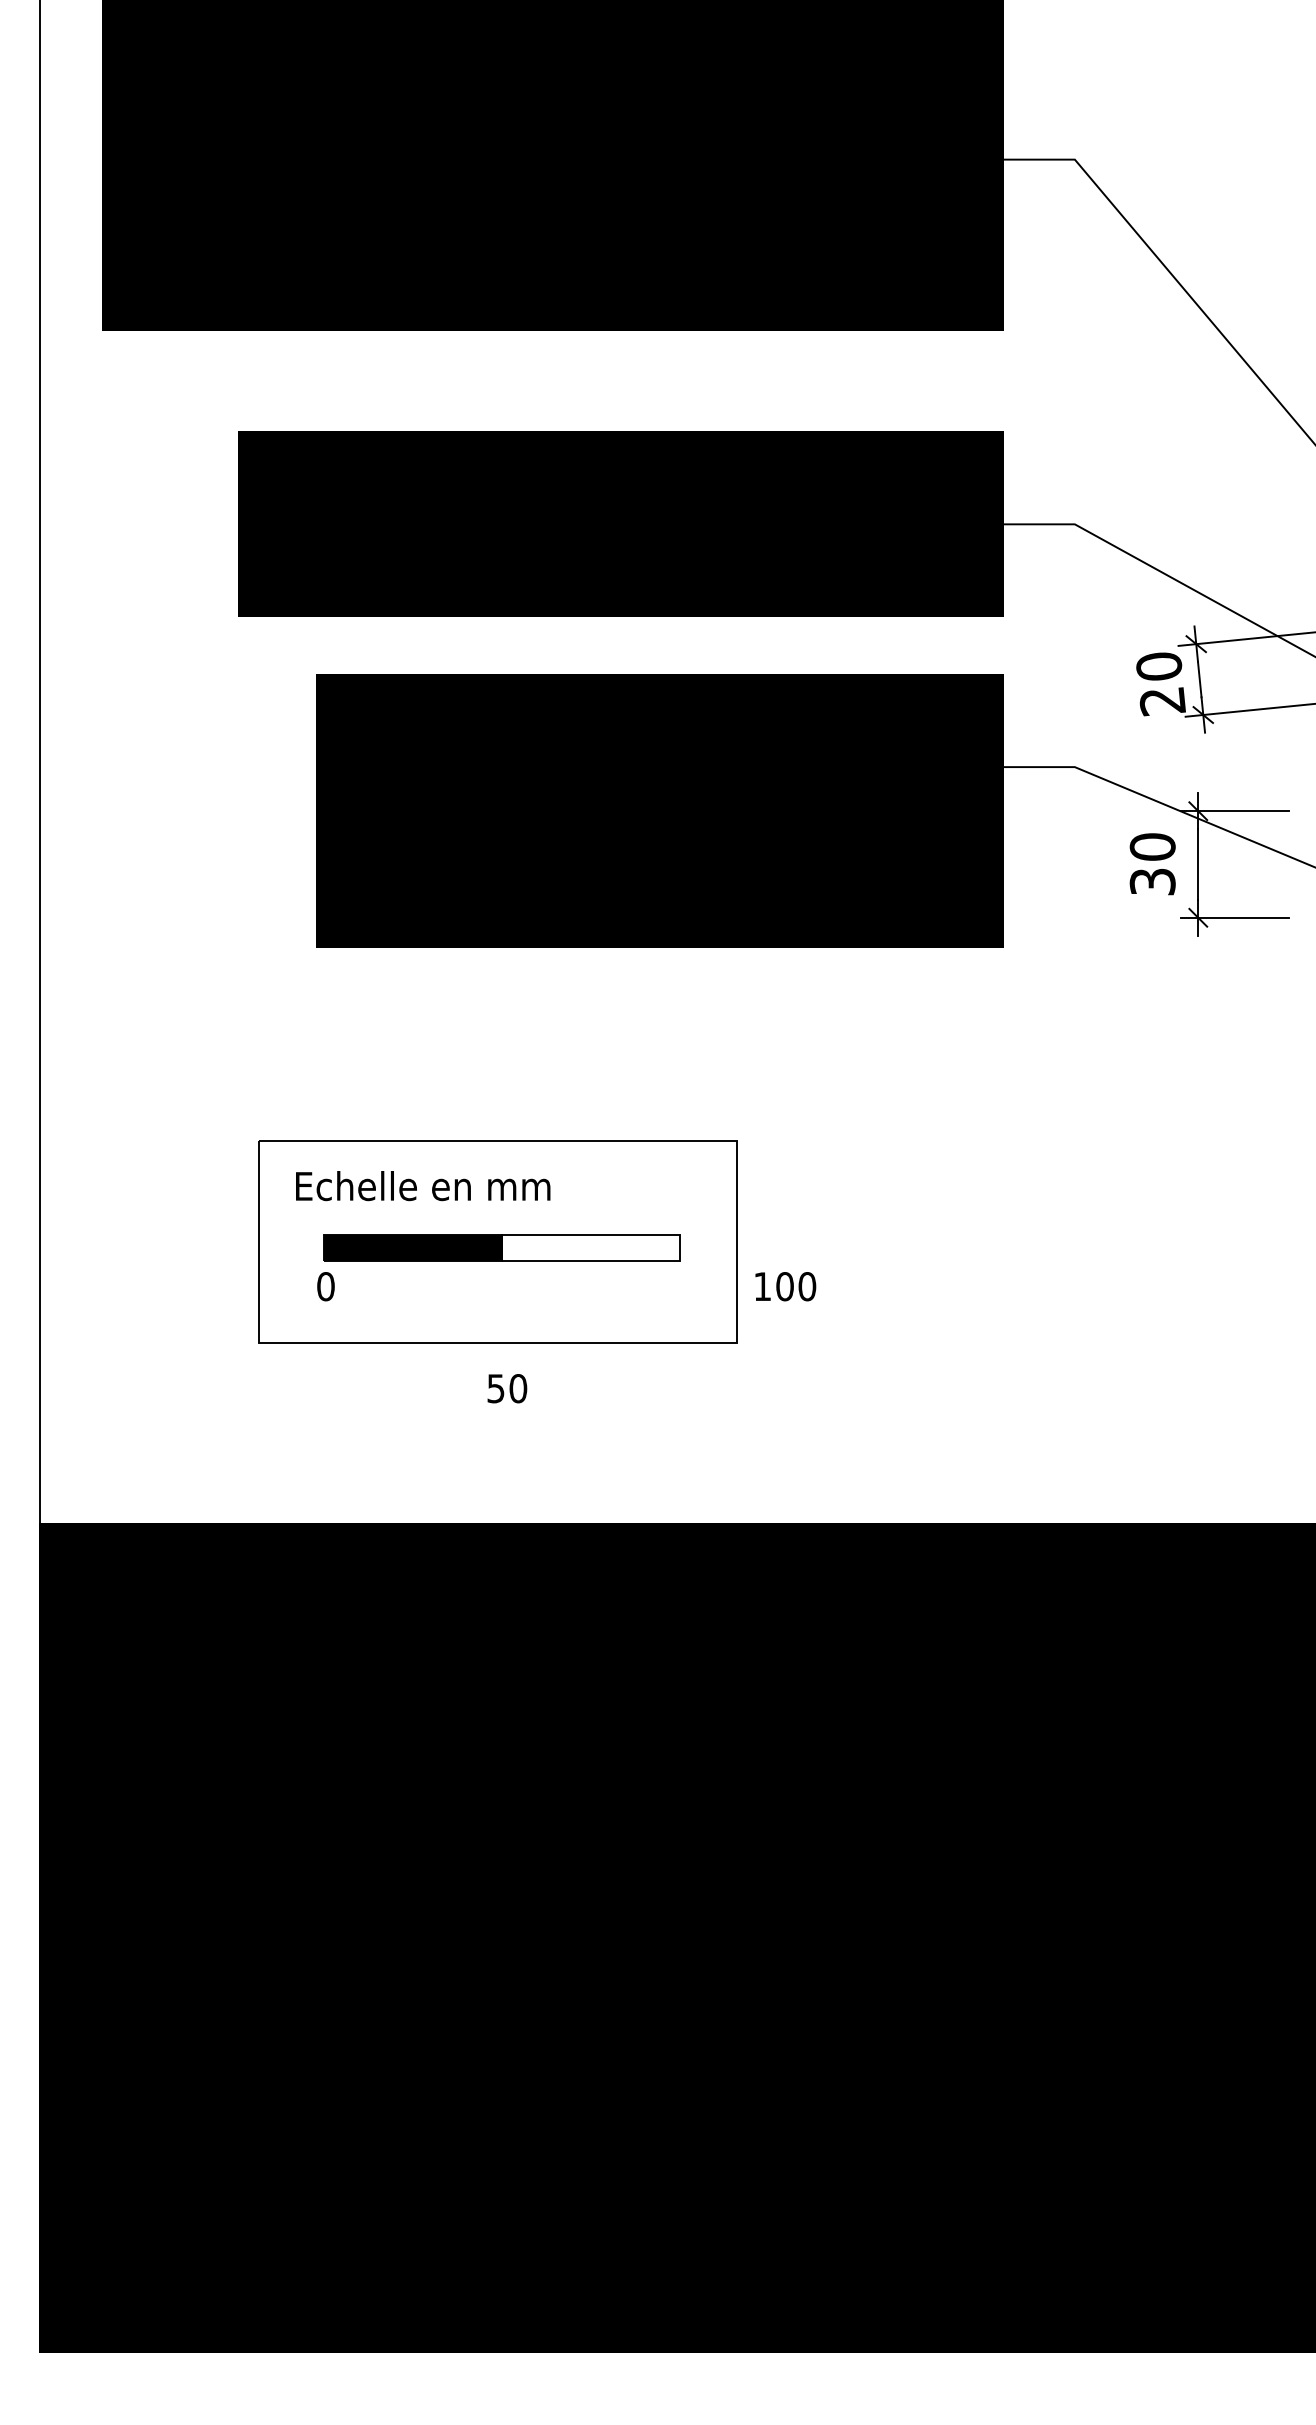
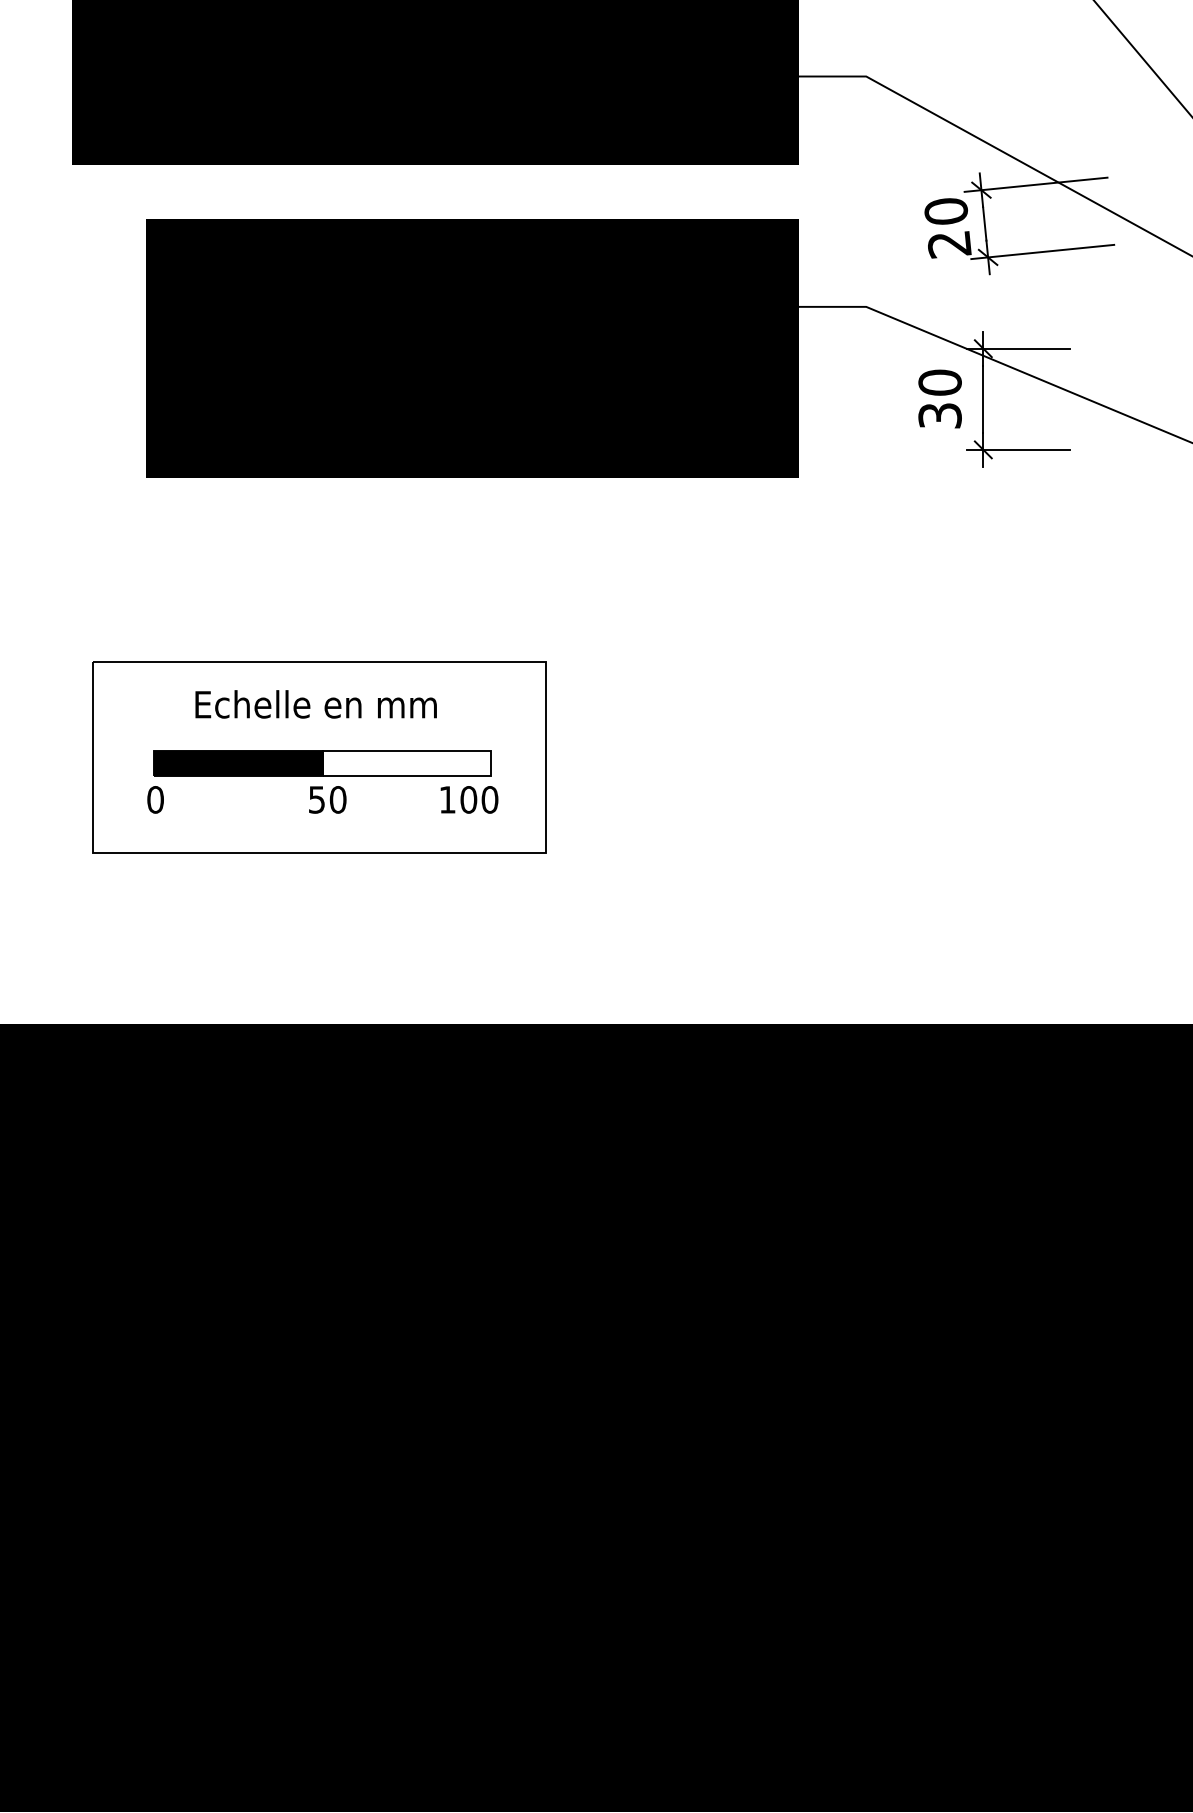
text: (423, 1186) -> (316, 704), moved
text: (785, 1286) -> (469, 799), moved
text: (507, 1388) -> (327, 799), moved

